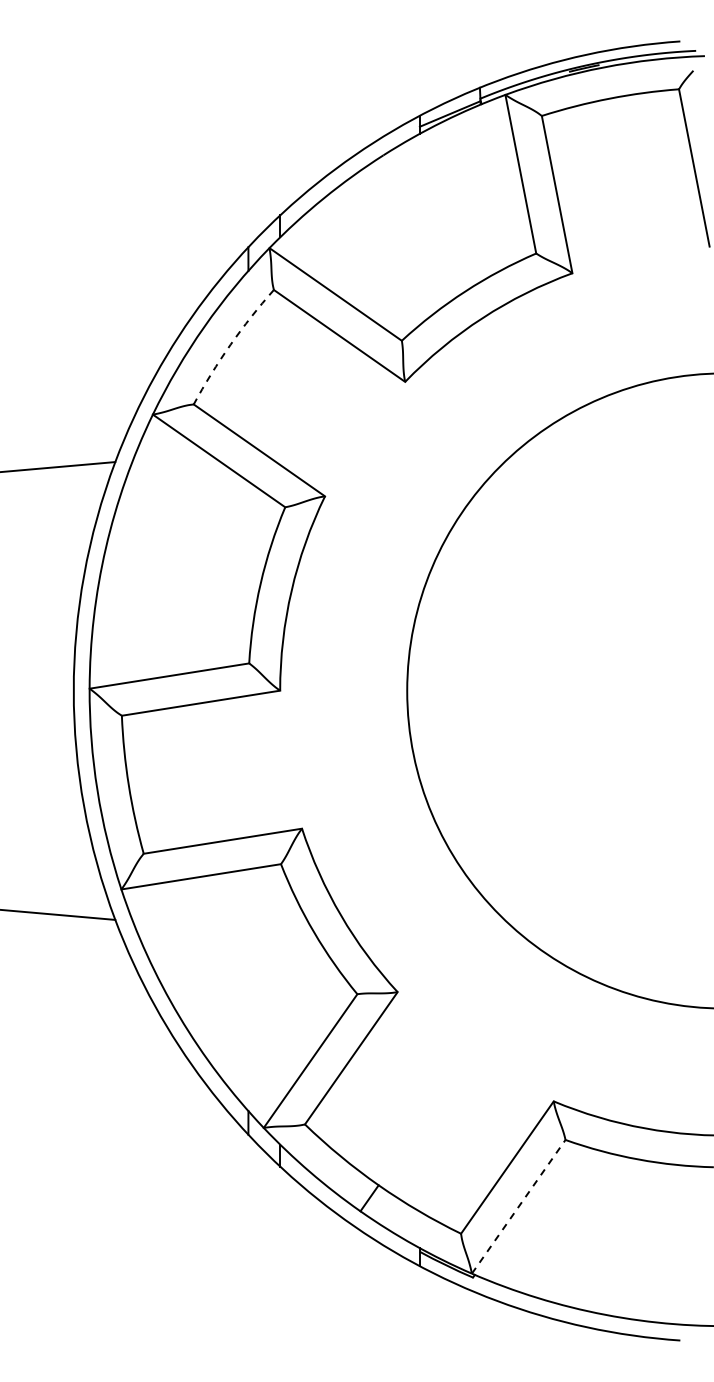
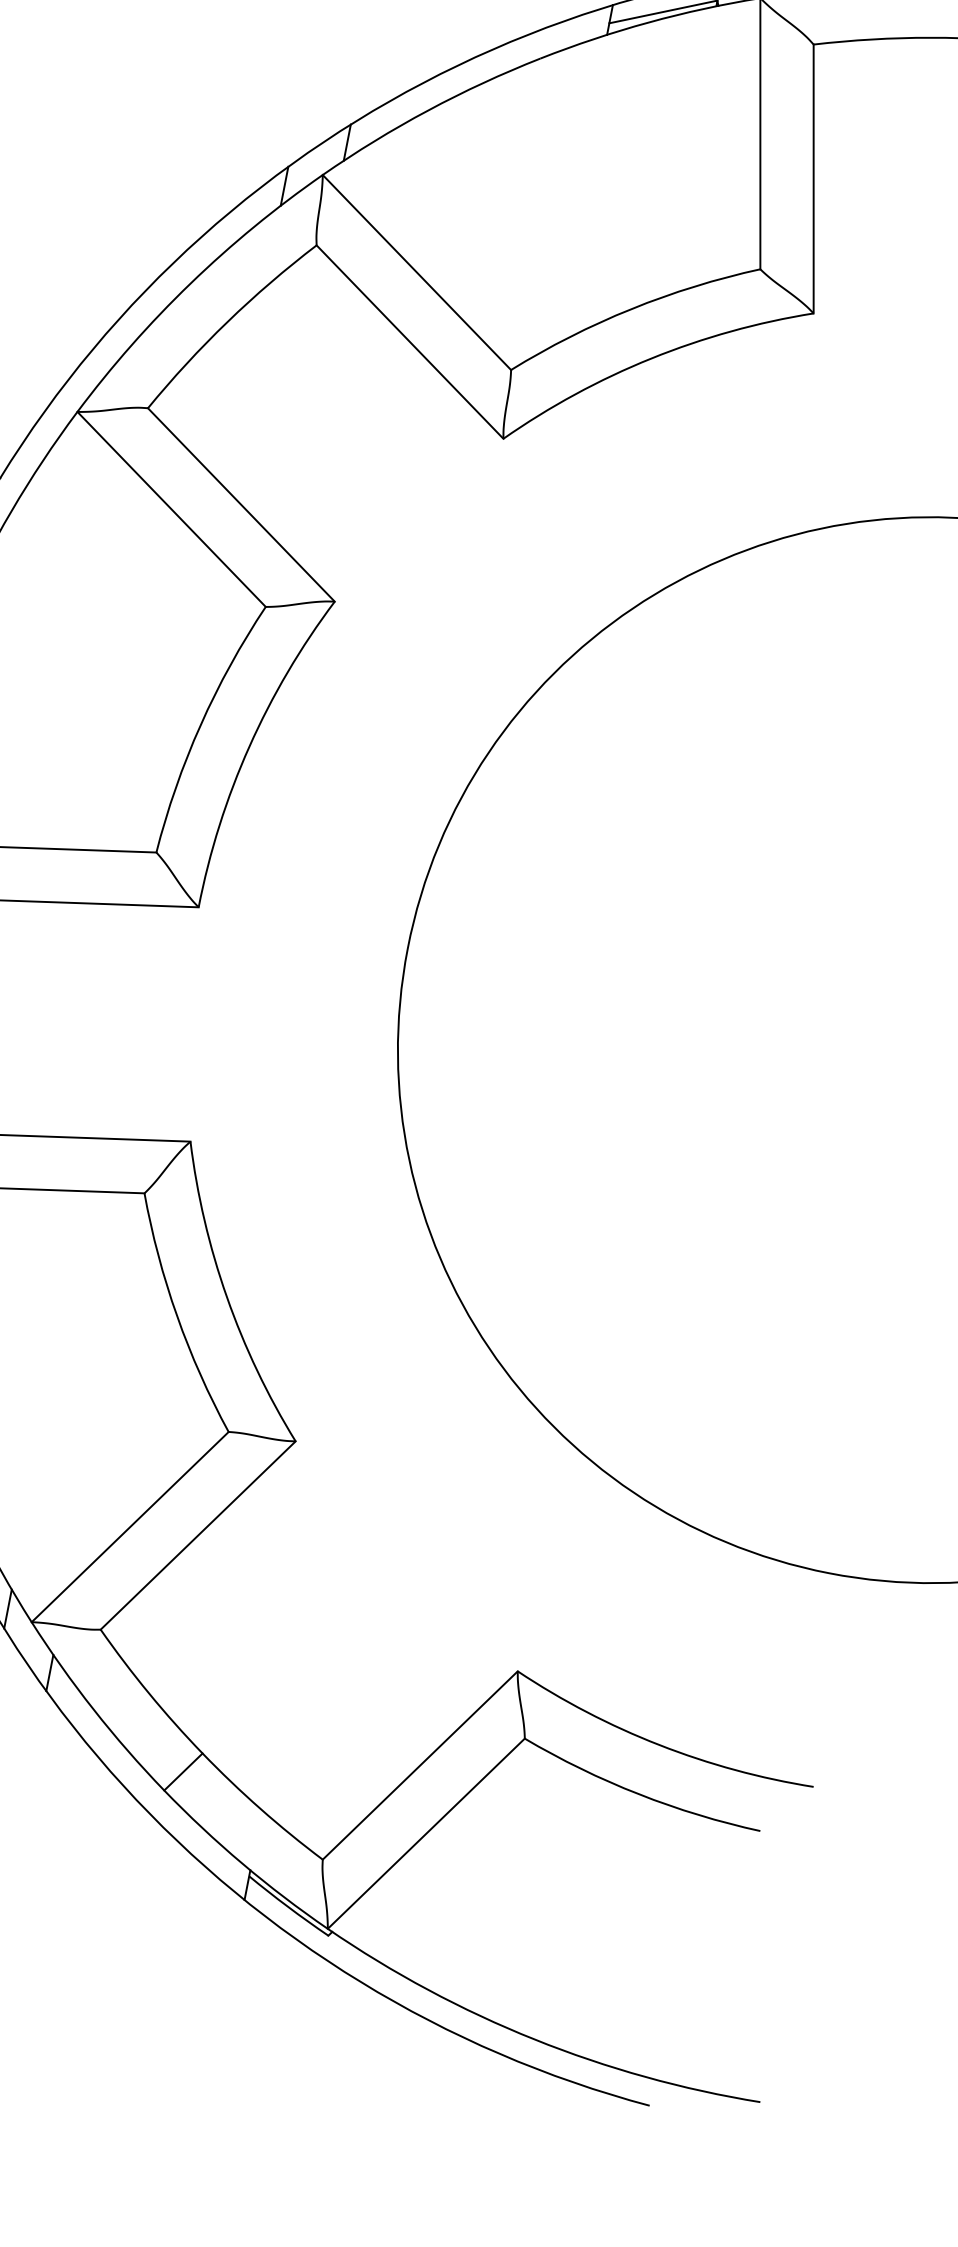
arc: (230, 344) -> (227, 321), dashed -> solid
line: (518, 1206) -> (426, 1833), dashed -> solid

